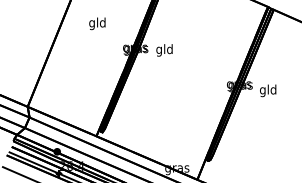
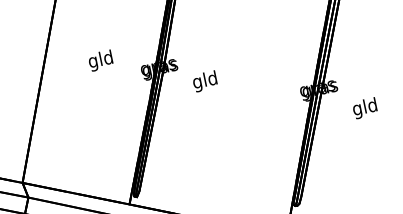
text: (97, 23) -> (100, 60), moved
text: (164, 50) -> (205, 81), moved
text: (268, 90) -> (365, 107), moved

